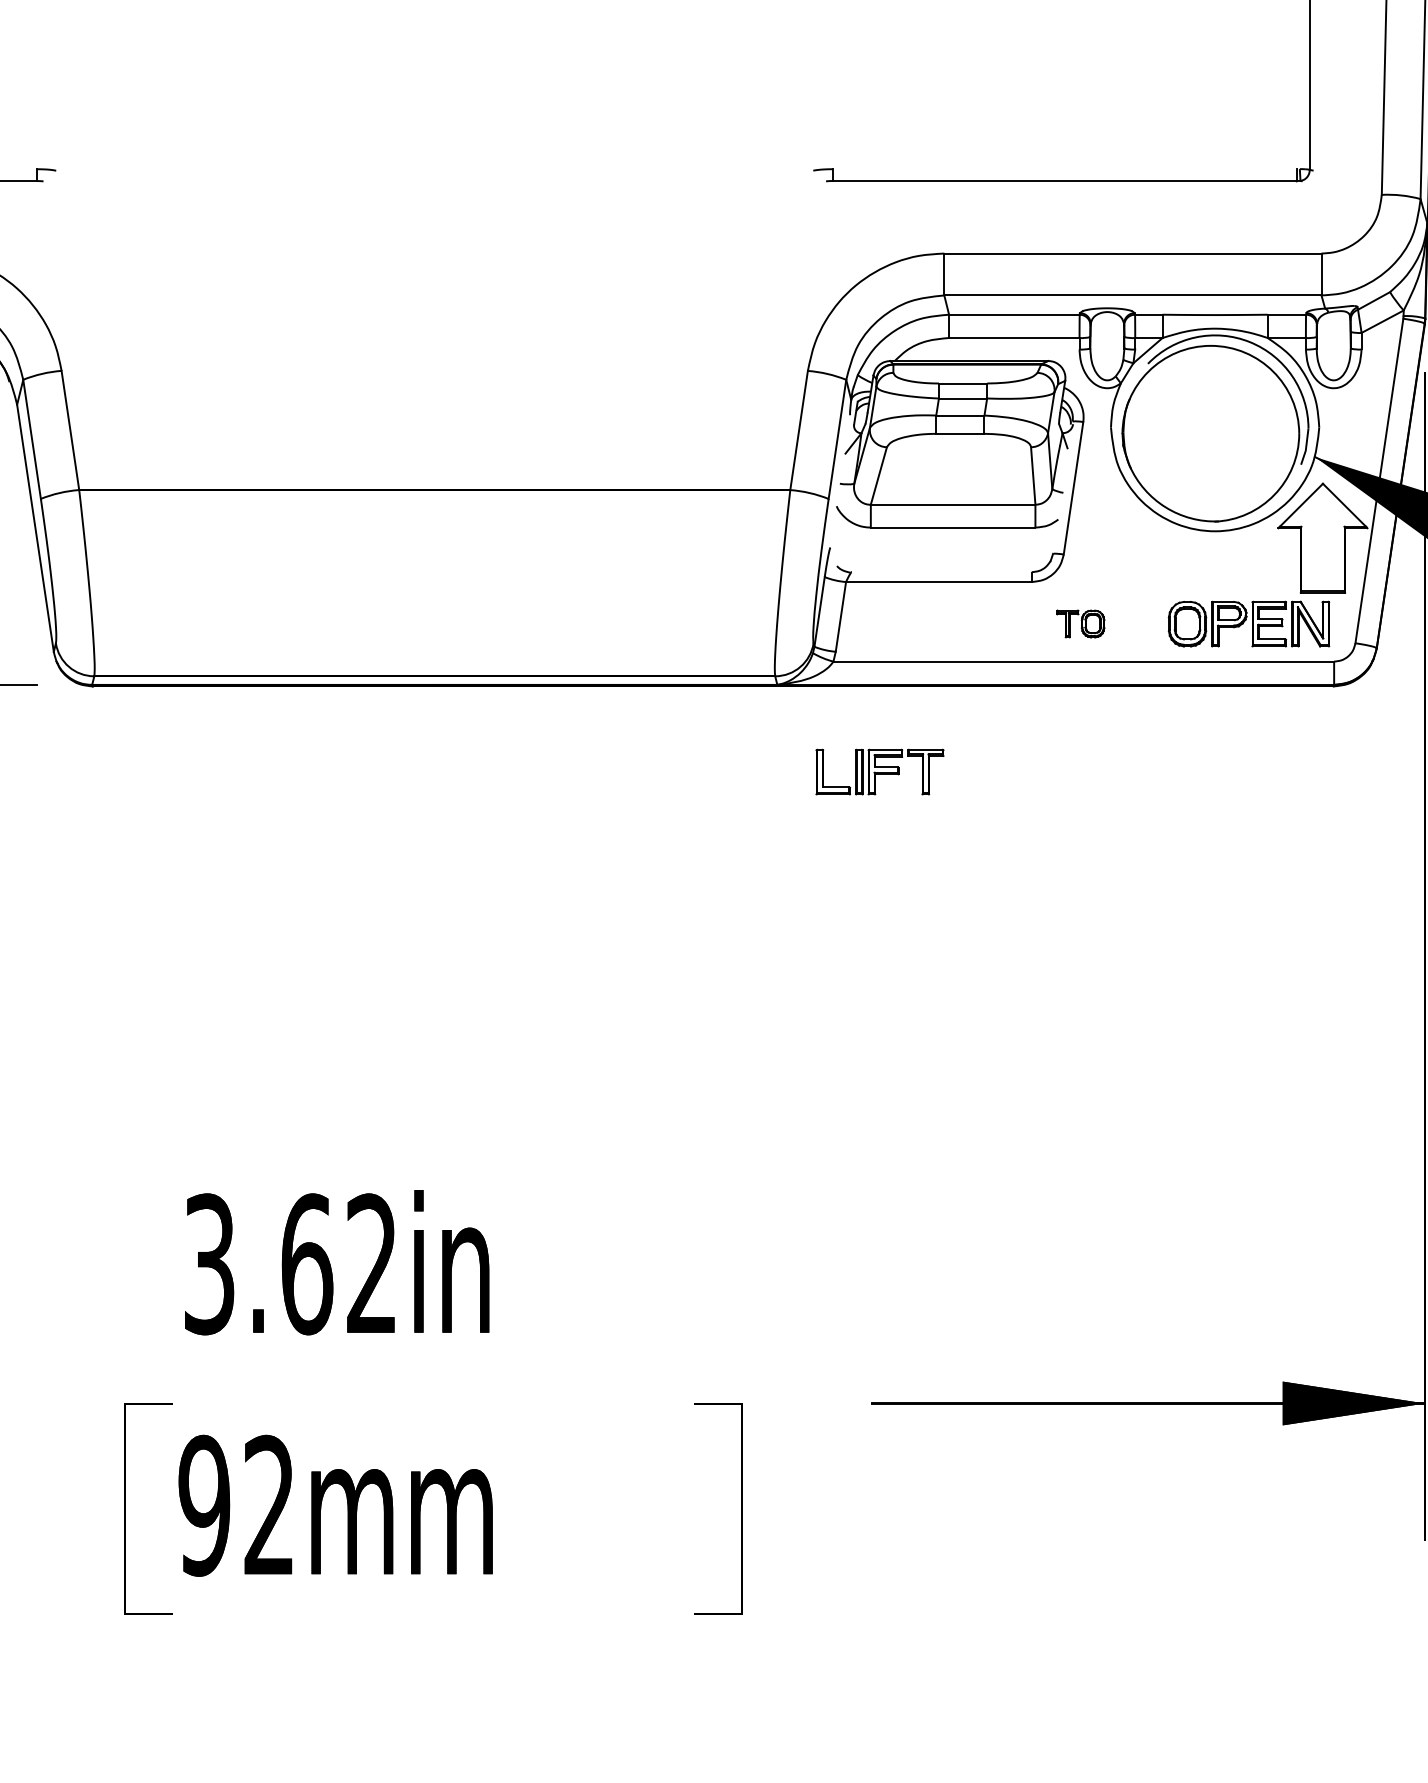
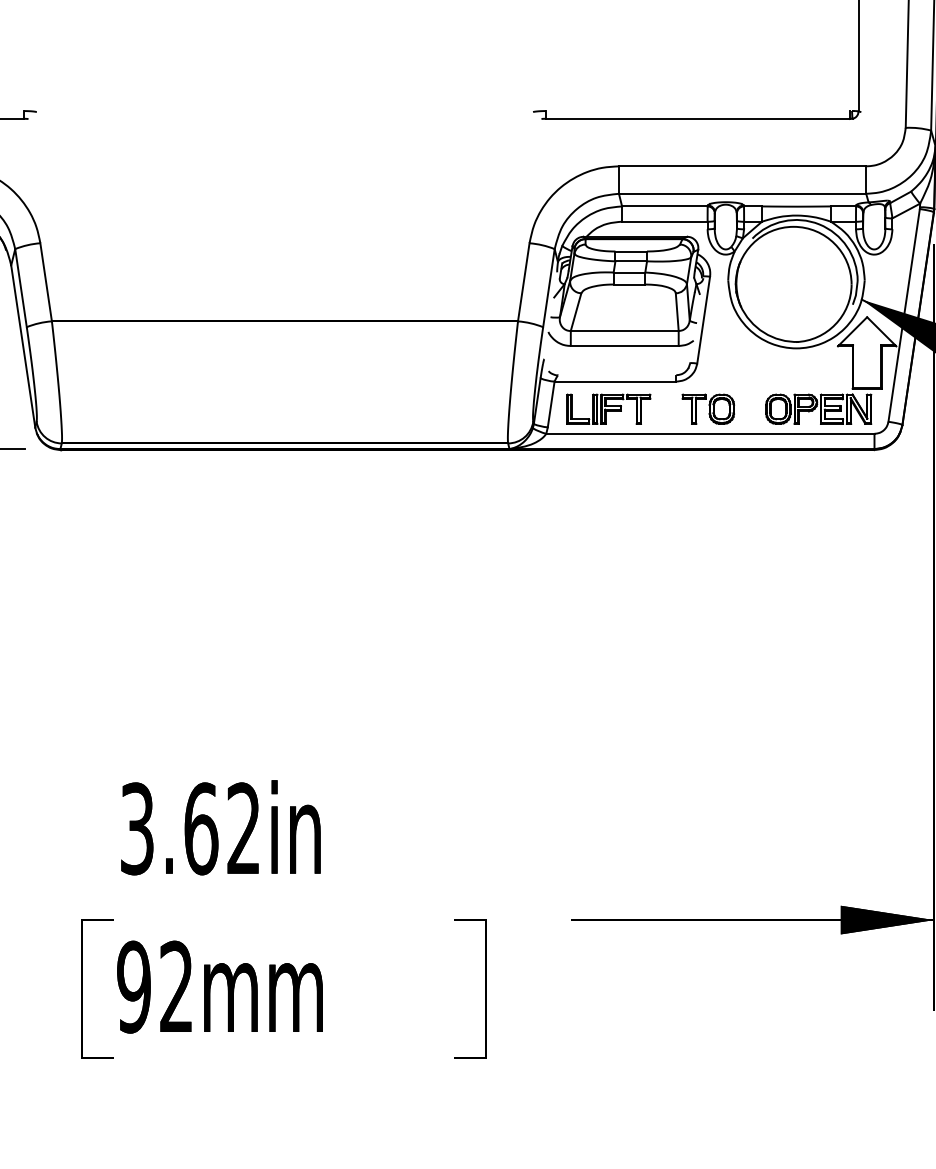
part: (1080, 622) -> (708, 408), size x1.67
part: (879, 770) -> (608, 408), moved

